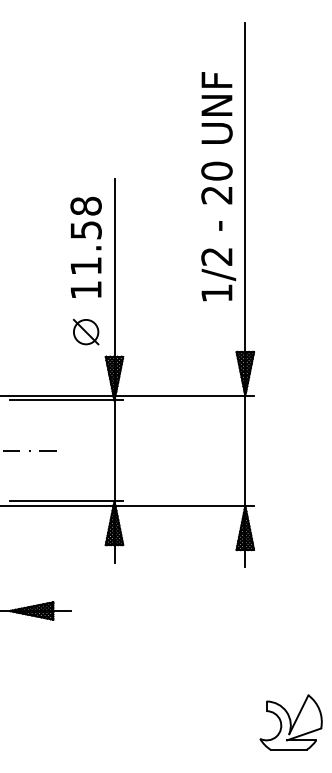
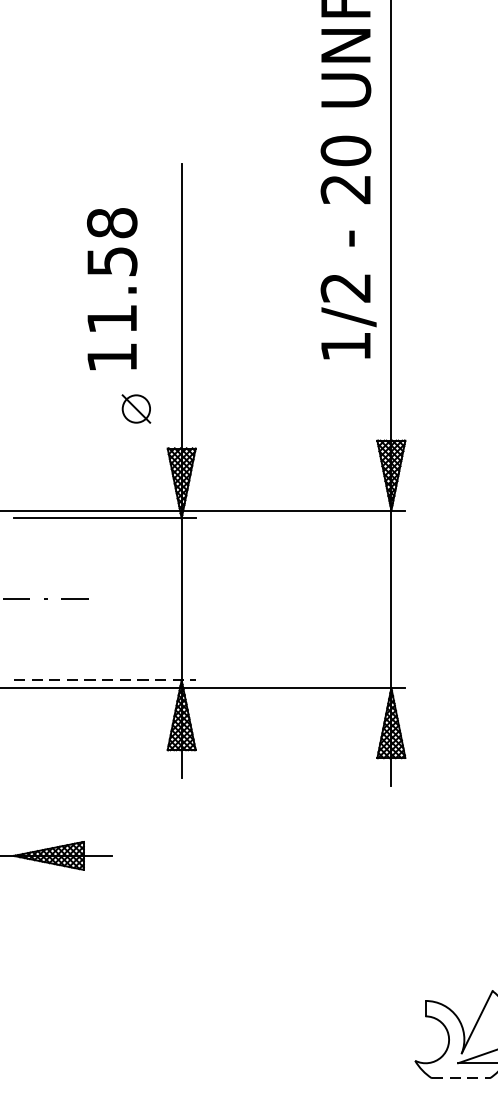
text: (85, 246) -> (111, 287), moved
part: (86, 332) -> (136, 409), size x0.7
line: (66, 501) -> (104, 680), solid -> dashed
line: (289, 749) -> (462, 1077), solid -> dashed

